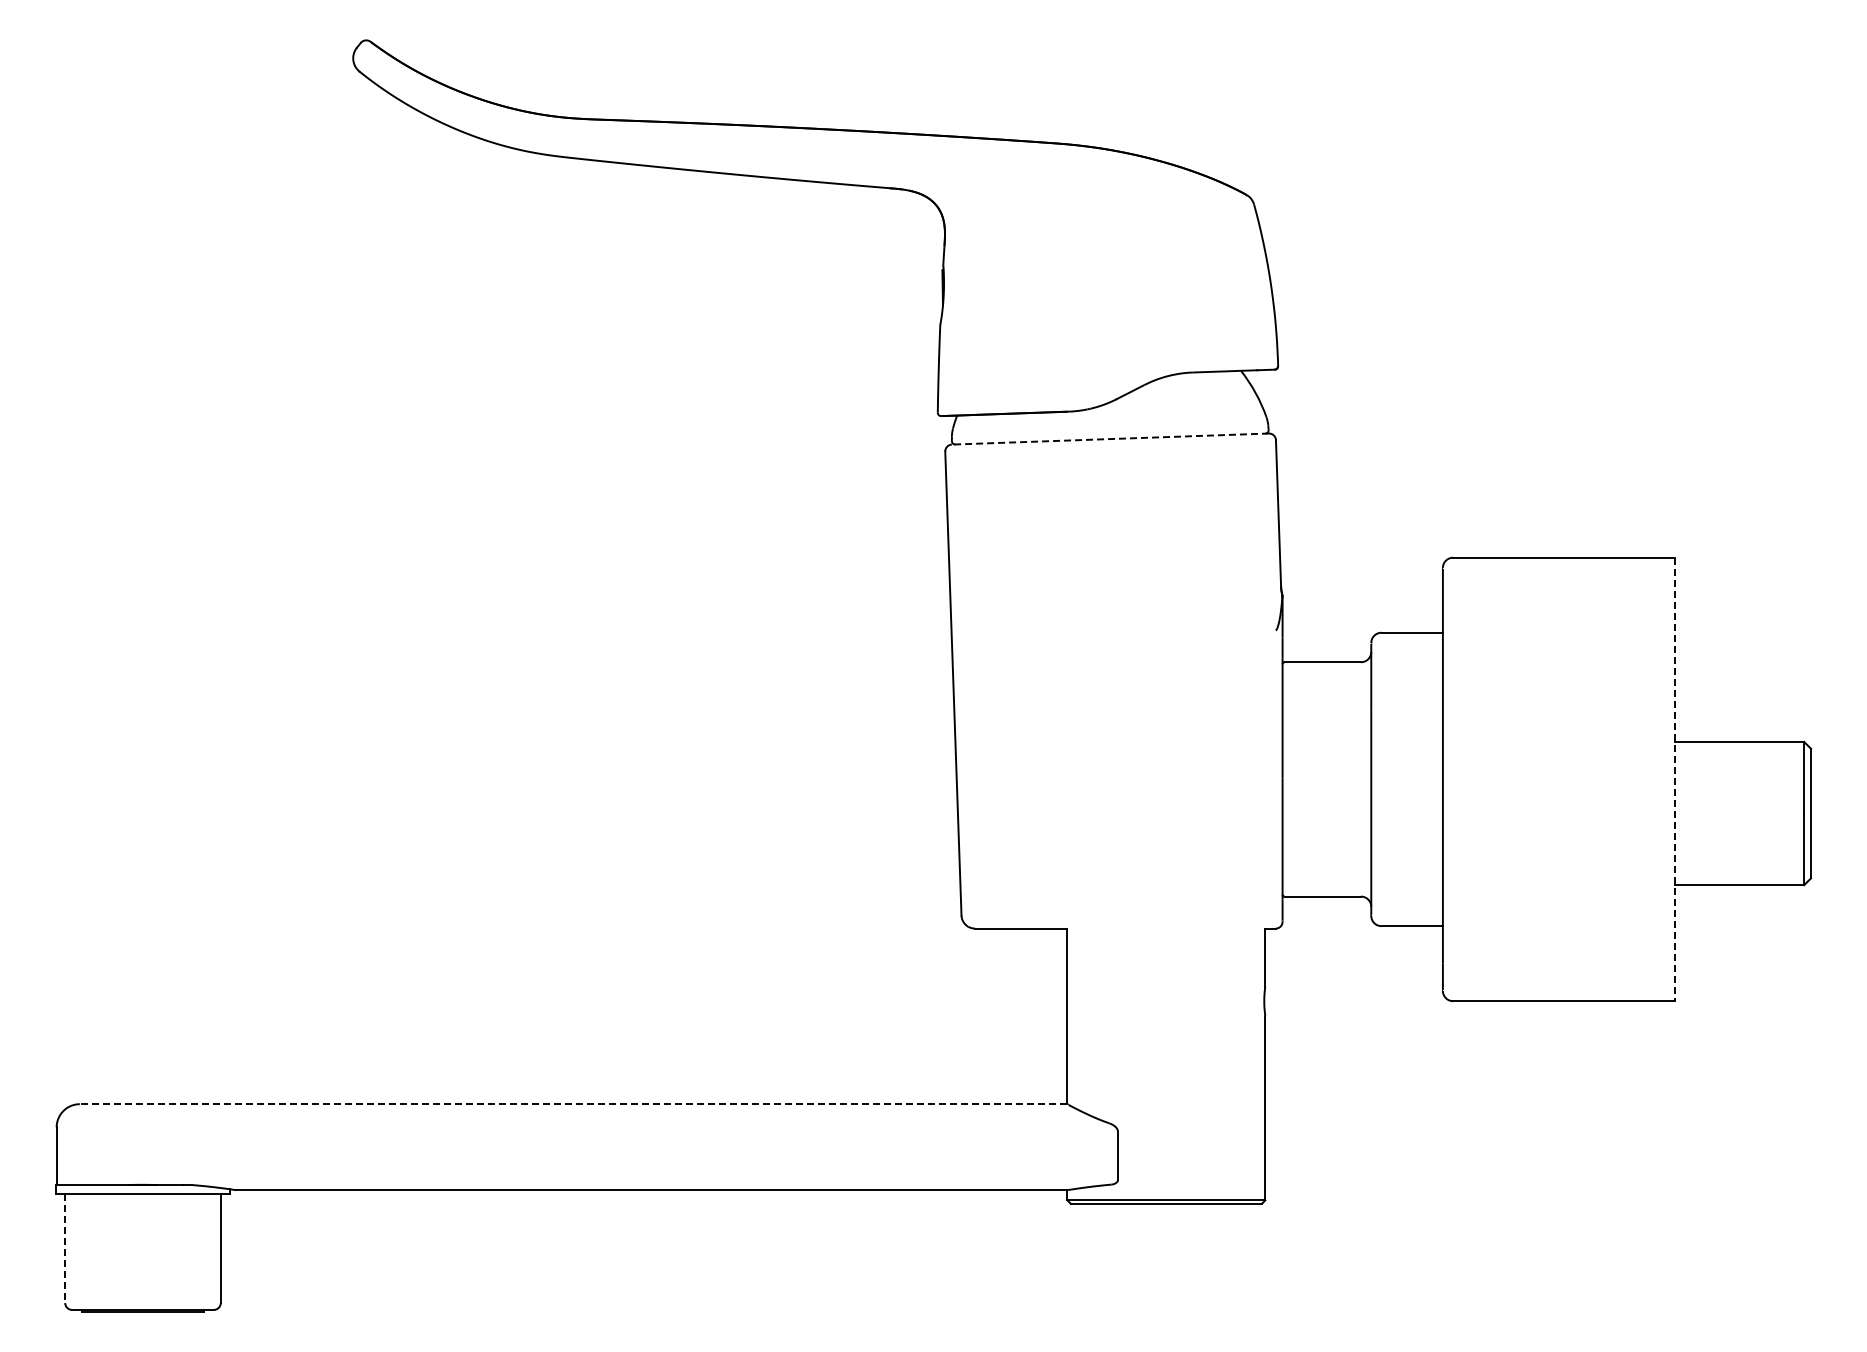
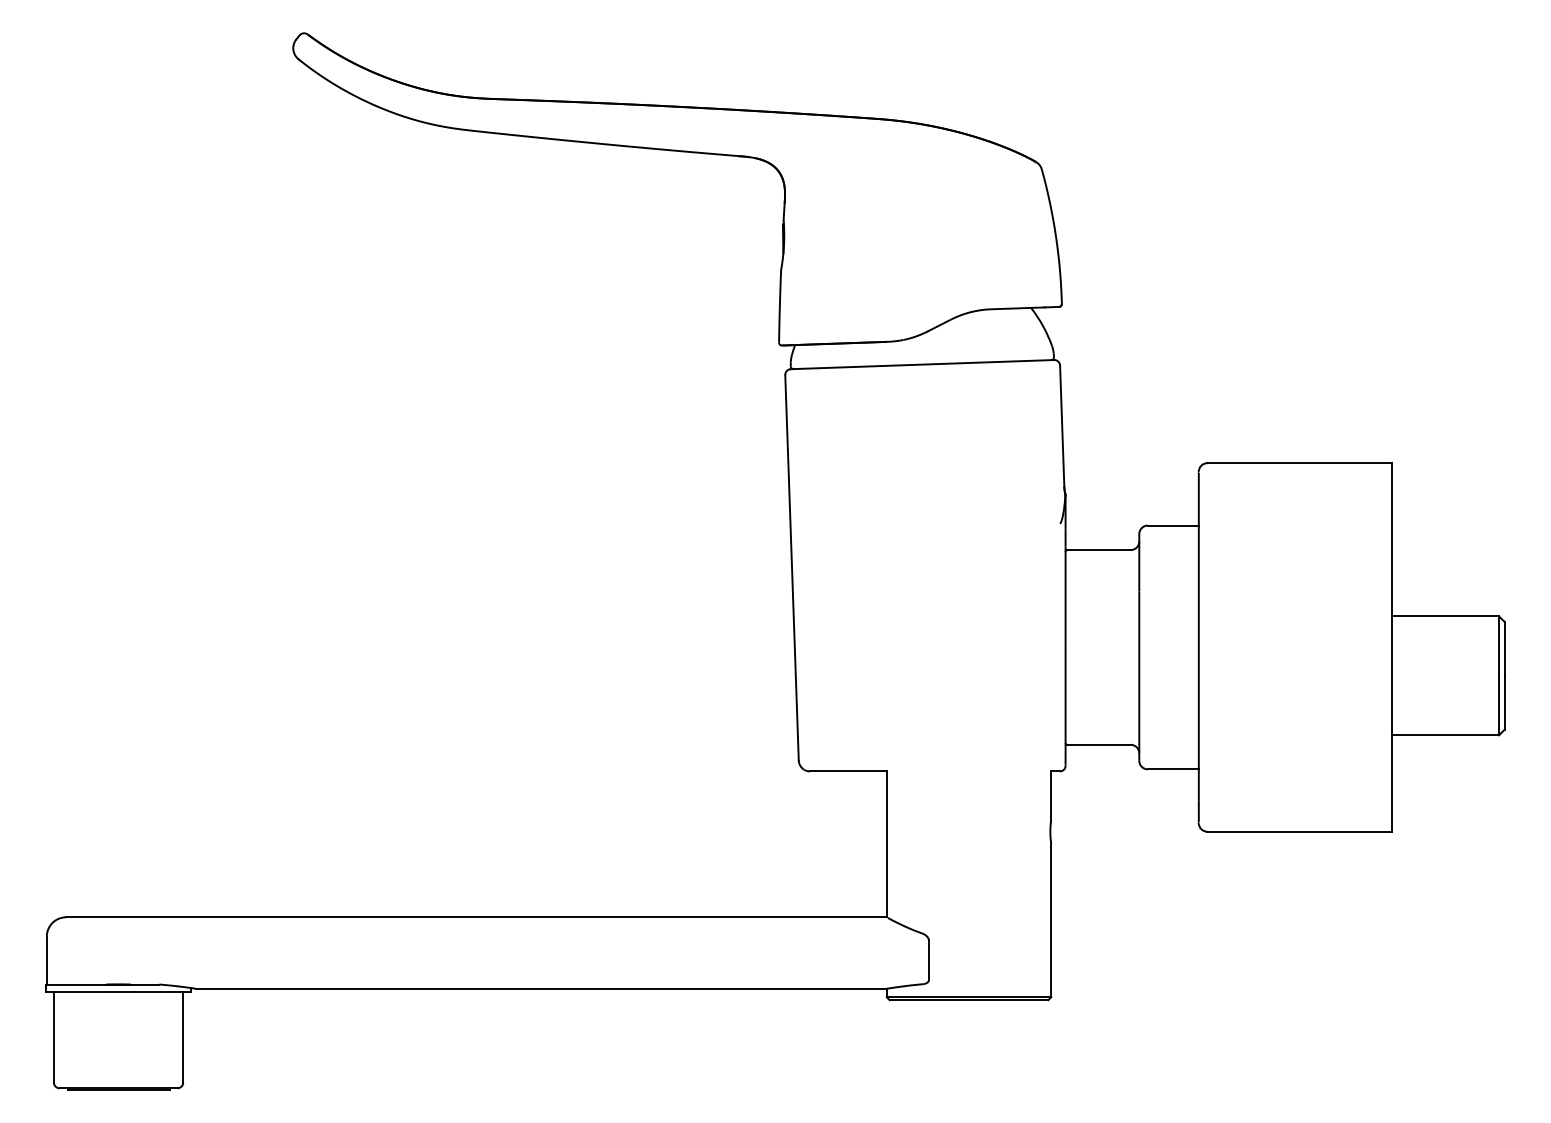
line: (1110, 439) -> (922, 364), dashed -> solid
line: (1674, 779) -> (1391, 647), dashed -> solid
line: (573, 1104) -> (476, 917), dashed -> solid
line: (65, 1248) -> (54, 1037), dashed -> solid

